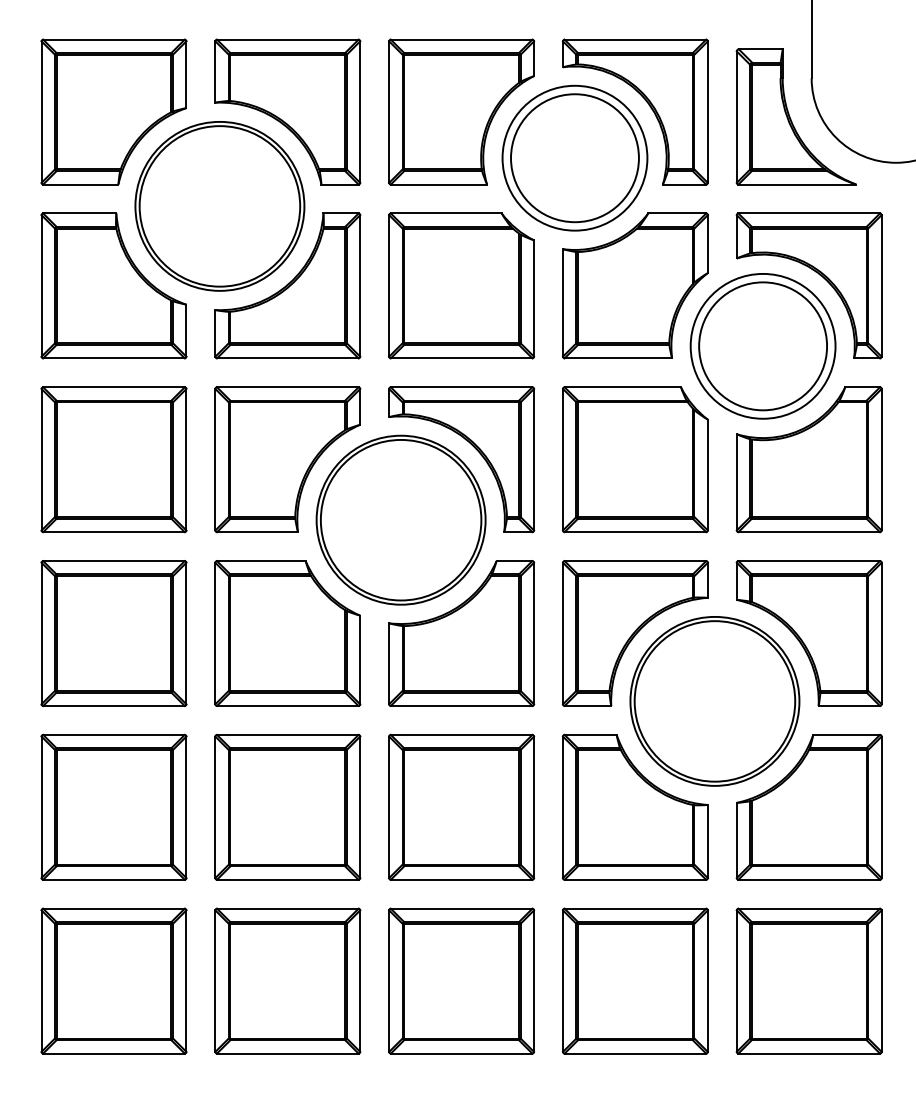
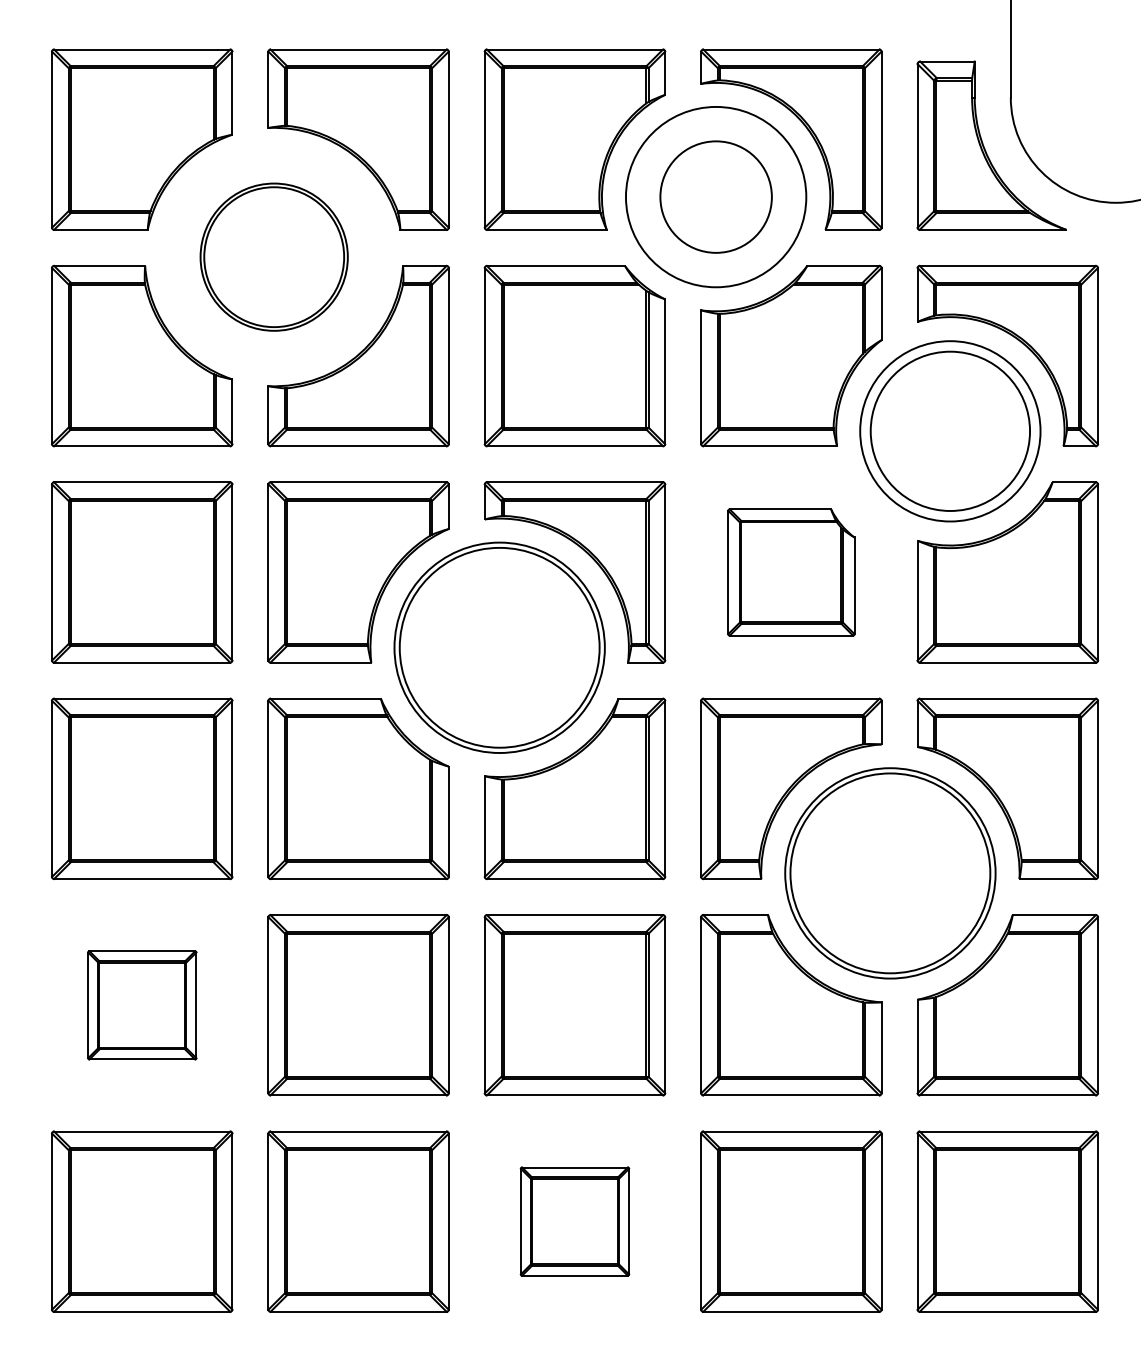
circle: (574, 157) -> (715, 196), size x0.7
part: (220, 206) -> (274, 257), size x0.7
part: (635, 459) -> (791, 572), size x0.7
part: (114, 807) -> (142, 1005), size x0.6
part: (461, 981) -> (574, 1221), size x0.6

